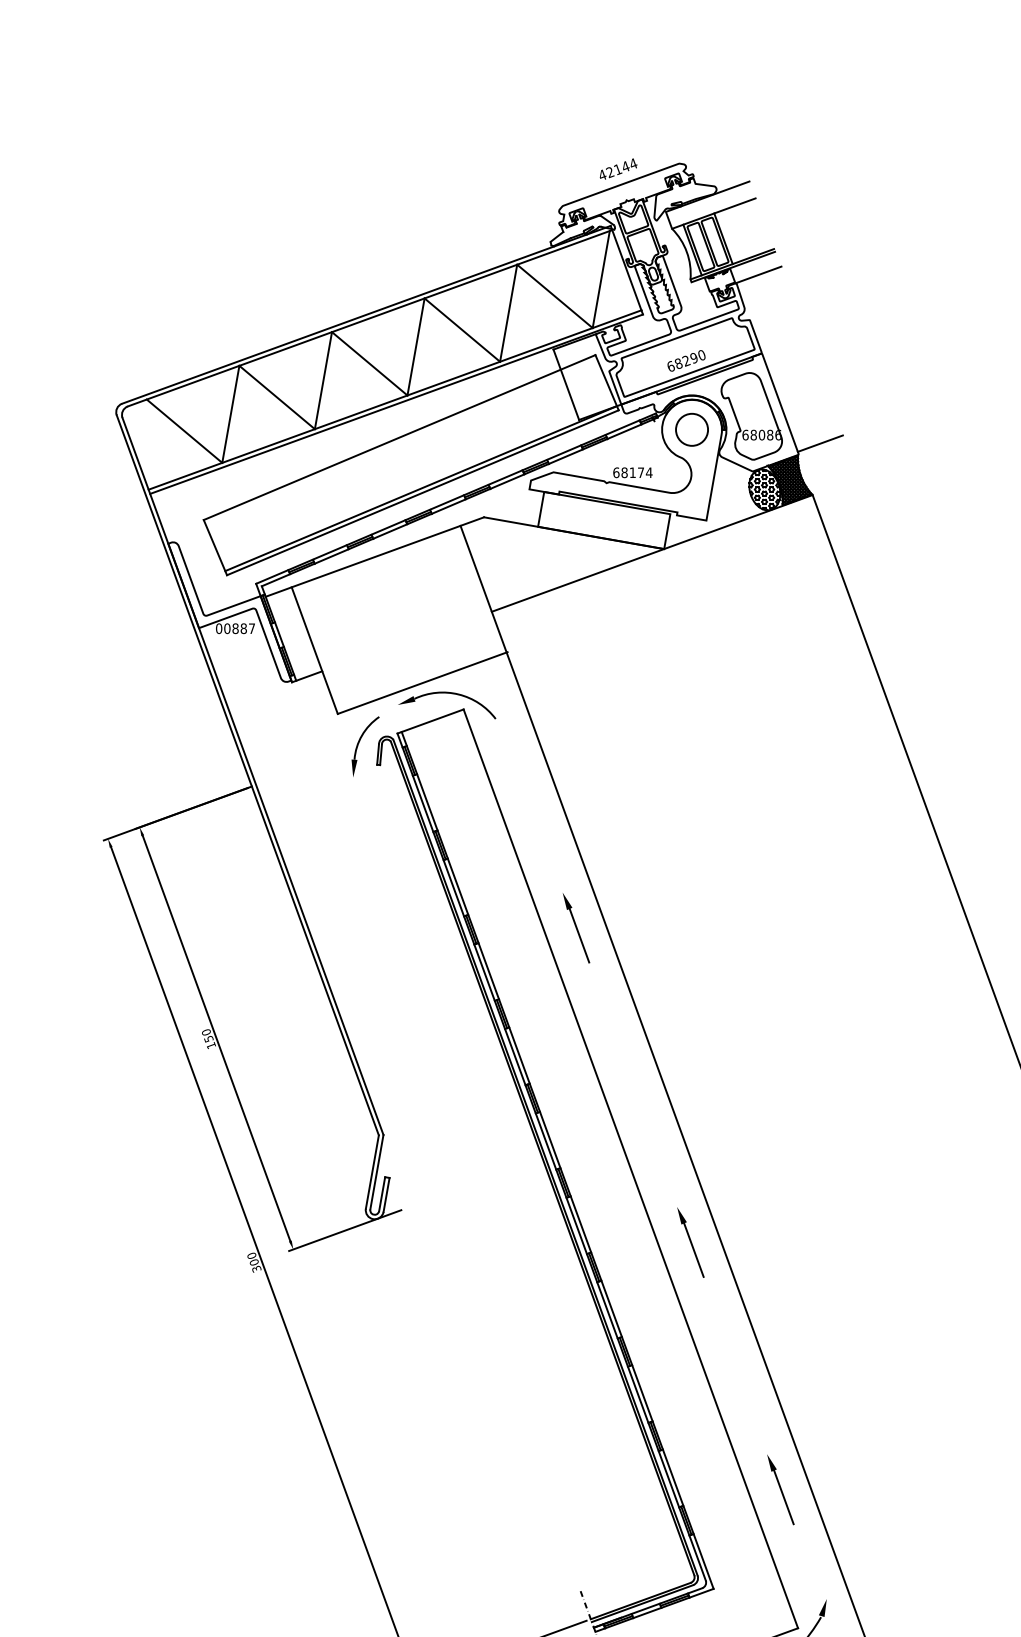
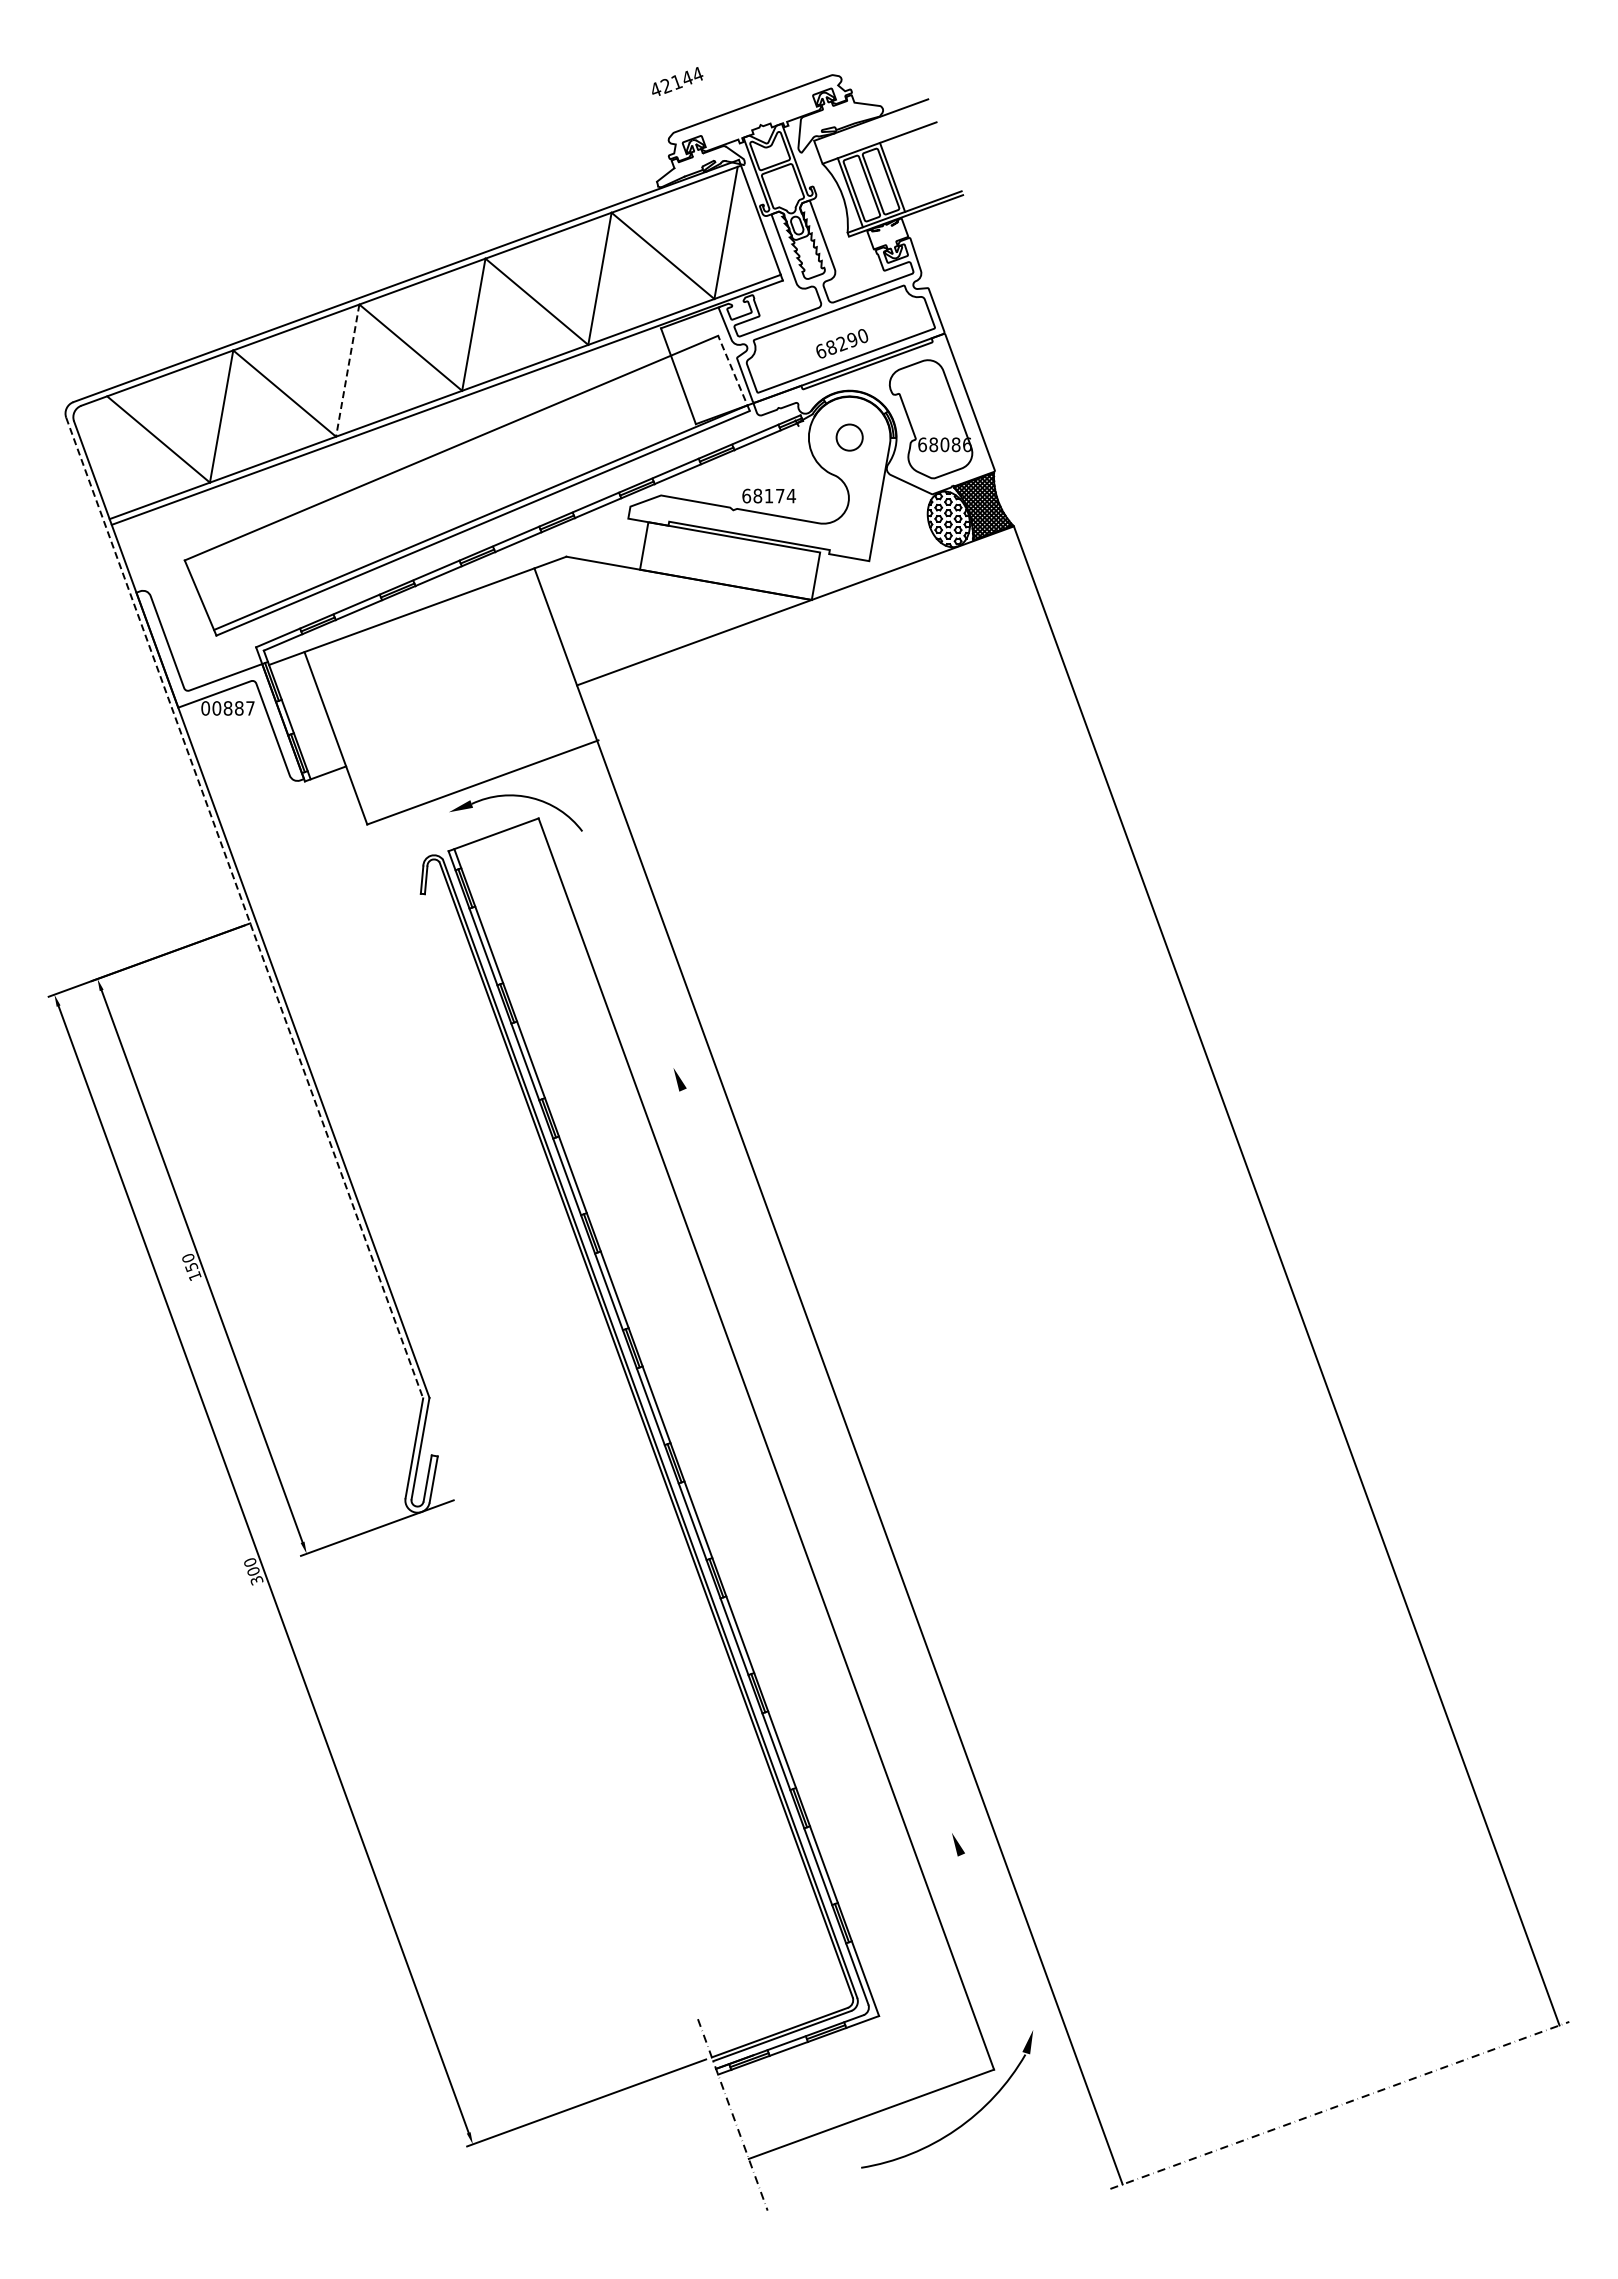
text: (618, 169) -> (677, 81), moved
line: (757, 274) -> (939, 226), removed
line: (323, 381) -> (347, 371), solid -> dashed
line: (607, 382) -> (734, 373), solid -> dashed
circle: (691, 429) -> (849, 437), size x0.6
line: (820, 443) -> (1024, 456), removed
part: (359, 743) -> (396, 864), removed
line: (247, 775) -> (244, 908), solid -> dashed
line: (579, 935) -> (696, 1126), removed
part: (690, 1242) -> (847, 1544), removed
line: (783, 1497) -> (974, 1891), removed

